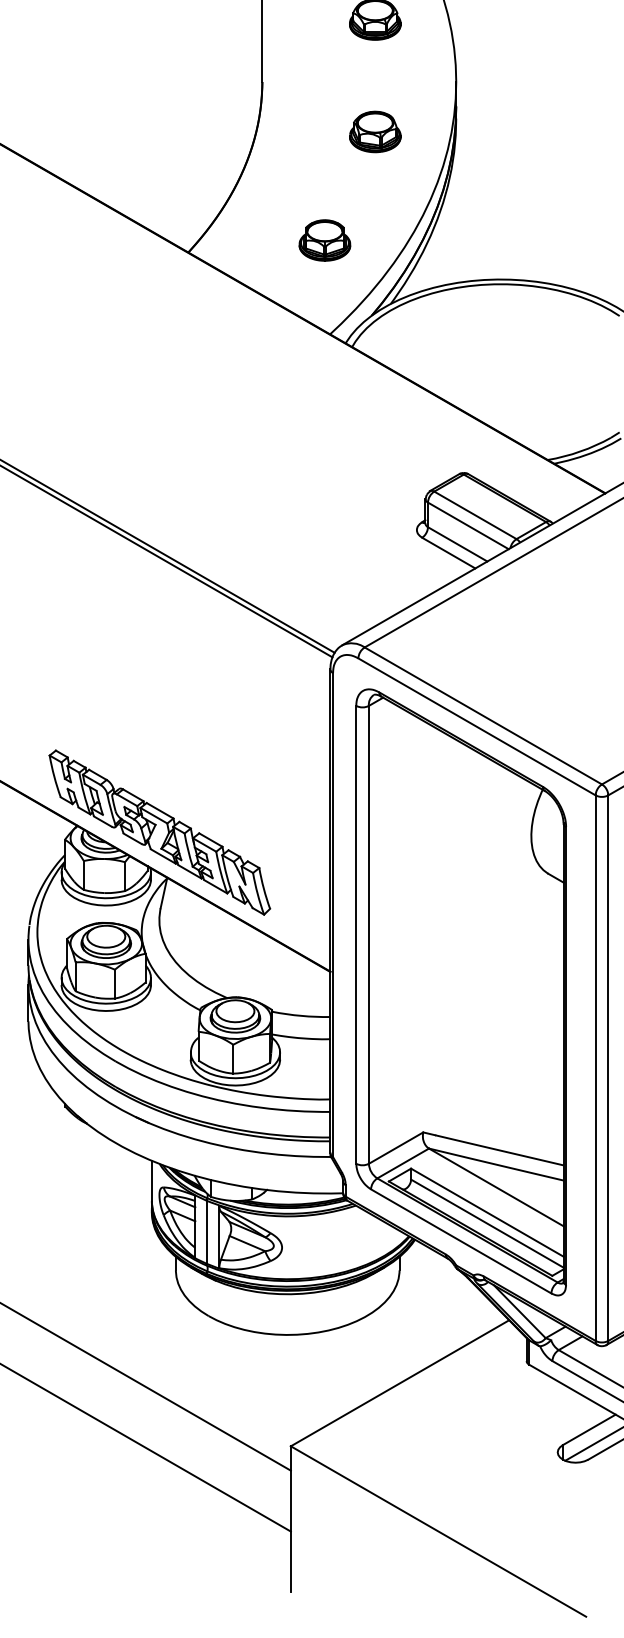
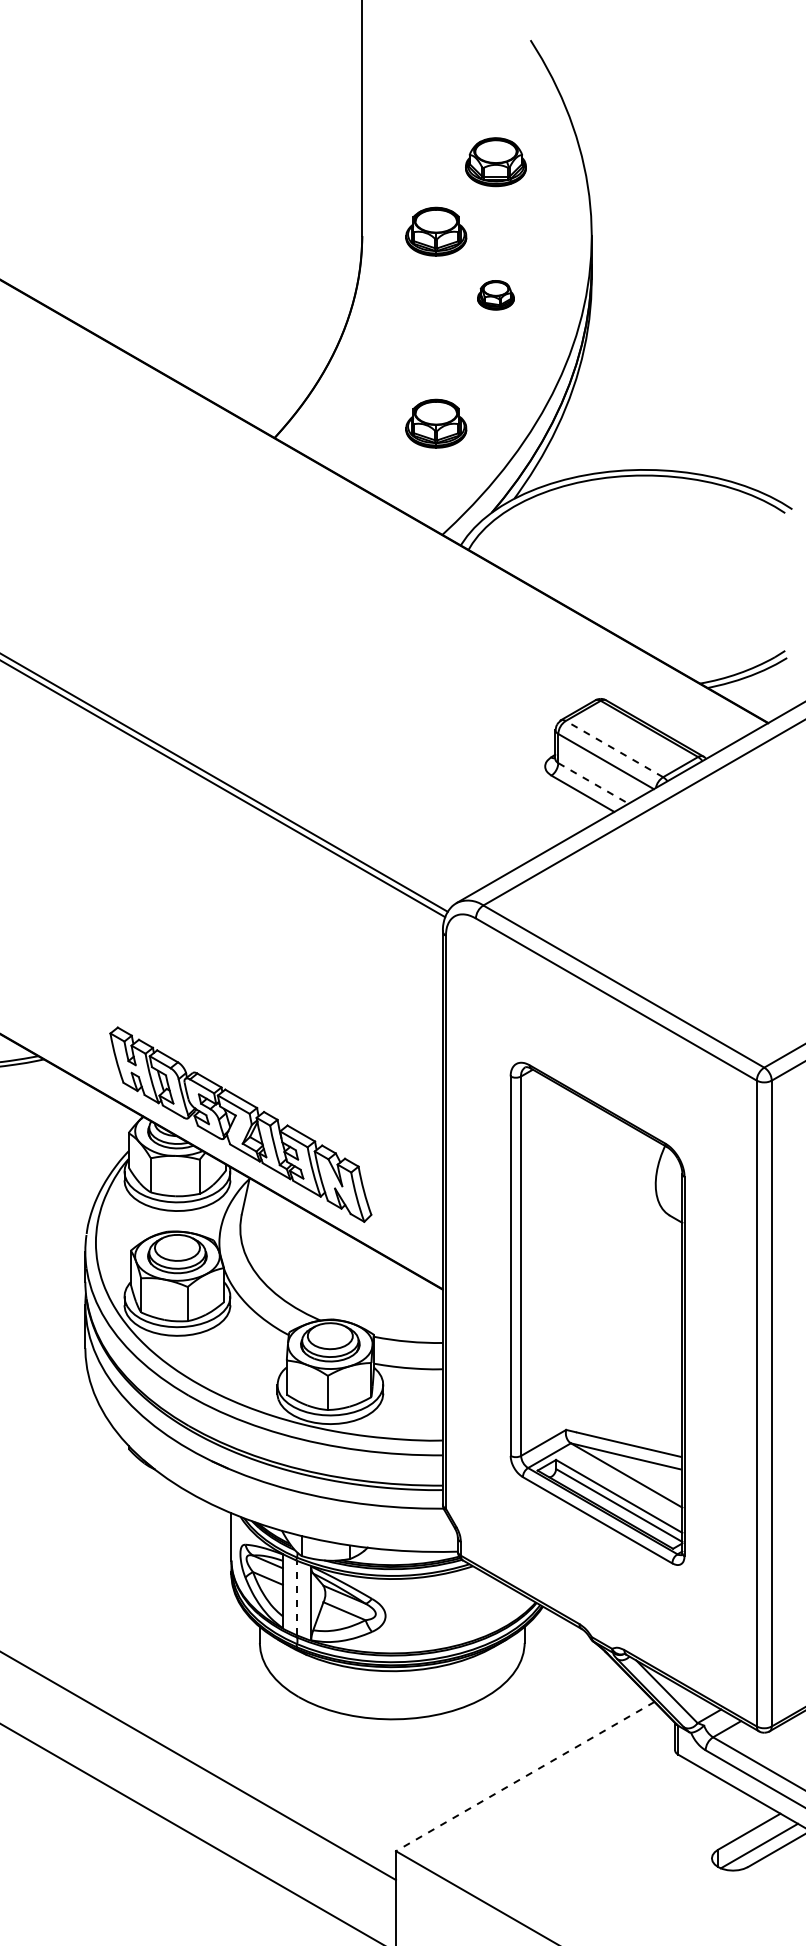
part: (325, 78) -> (436, 231), added
part: (374, 132) -> (495, 295), size x0.6
line: (475, 514) -> (614, 748), solid -> dashed
line: (457, 544) -> (593, 783), solid -> dashed
part: (461, 992) -> (597, 1313), size x0.7
line: (206, 1231) -> (296, 1597), solid -> dashed
line: (399, 1383) -> (524, 1776), solid -> dashed

